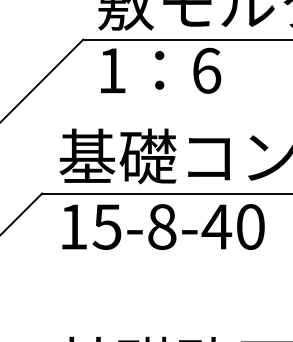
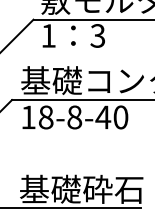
text: (205, 69) -> (97, 35), 6 -> 3
text: (106, 227) -> (45, 117), 15-8-40 -> 18-8-40

